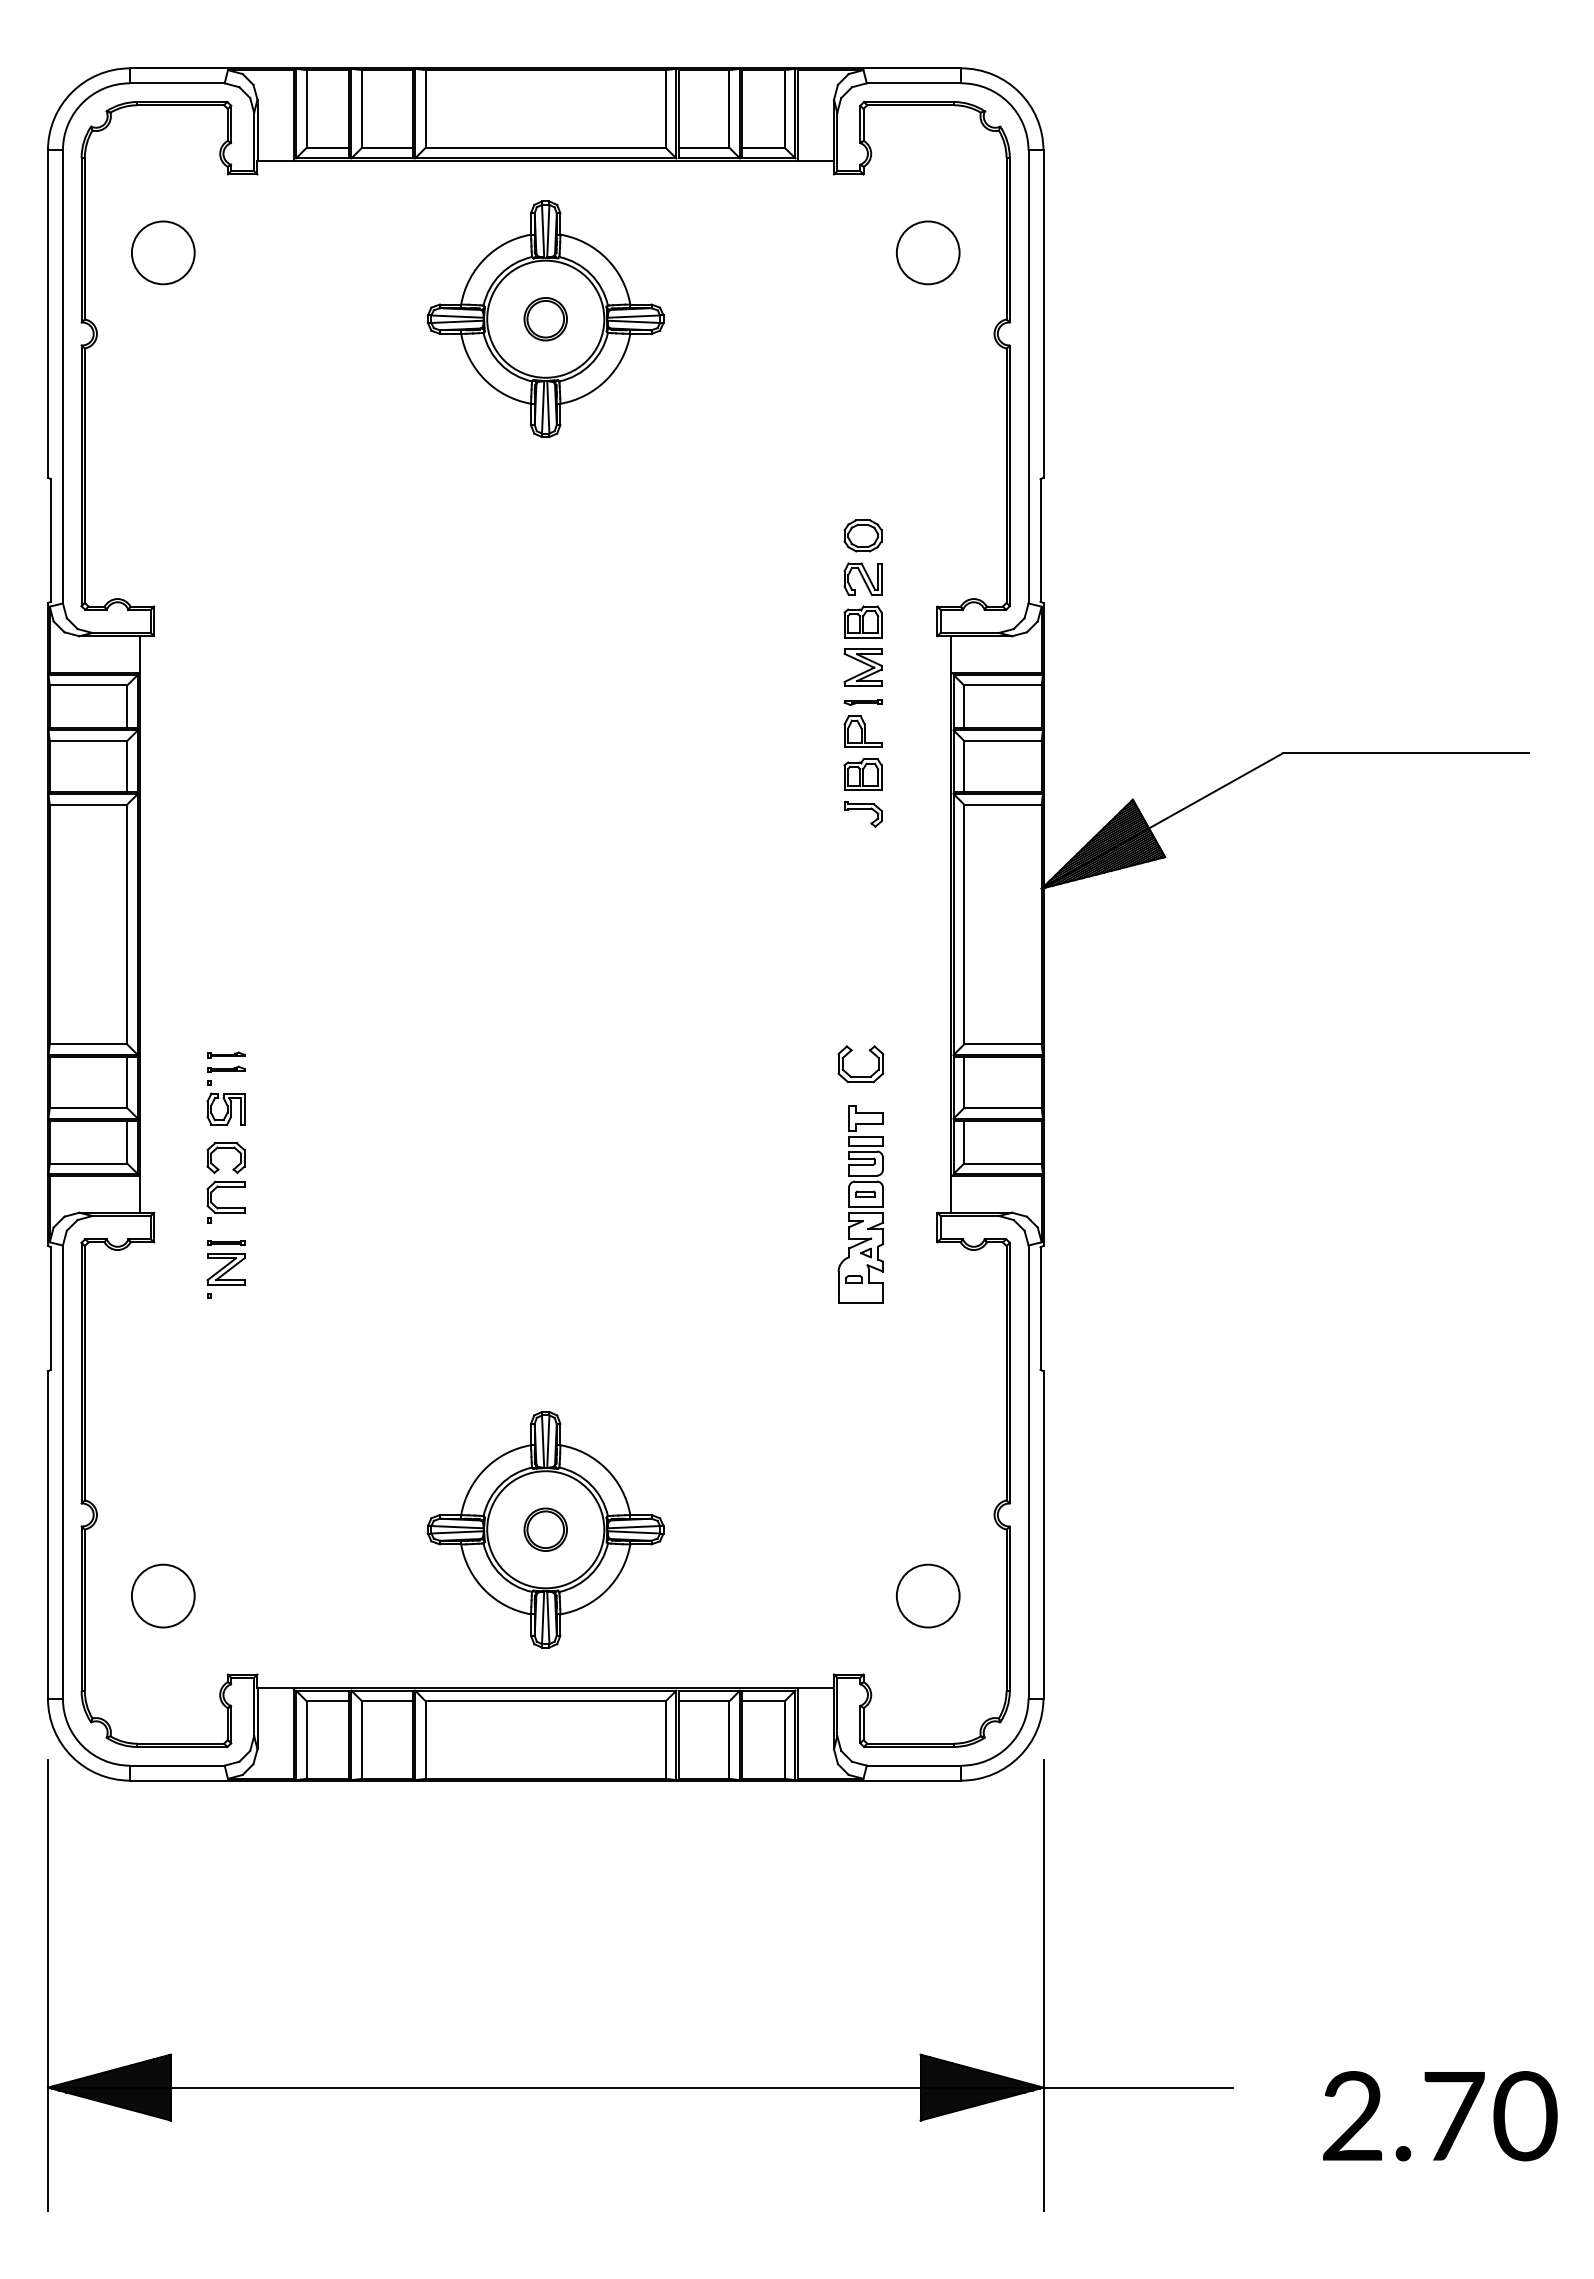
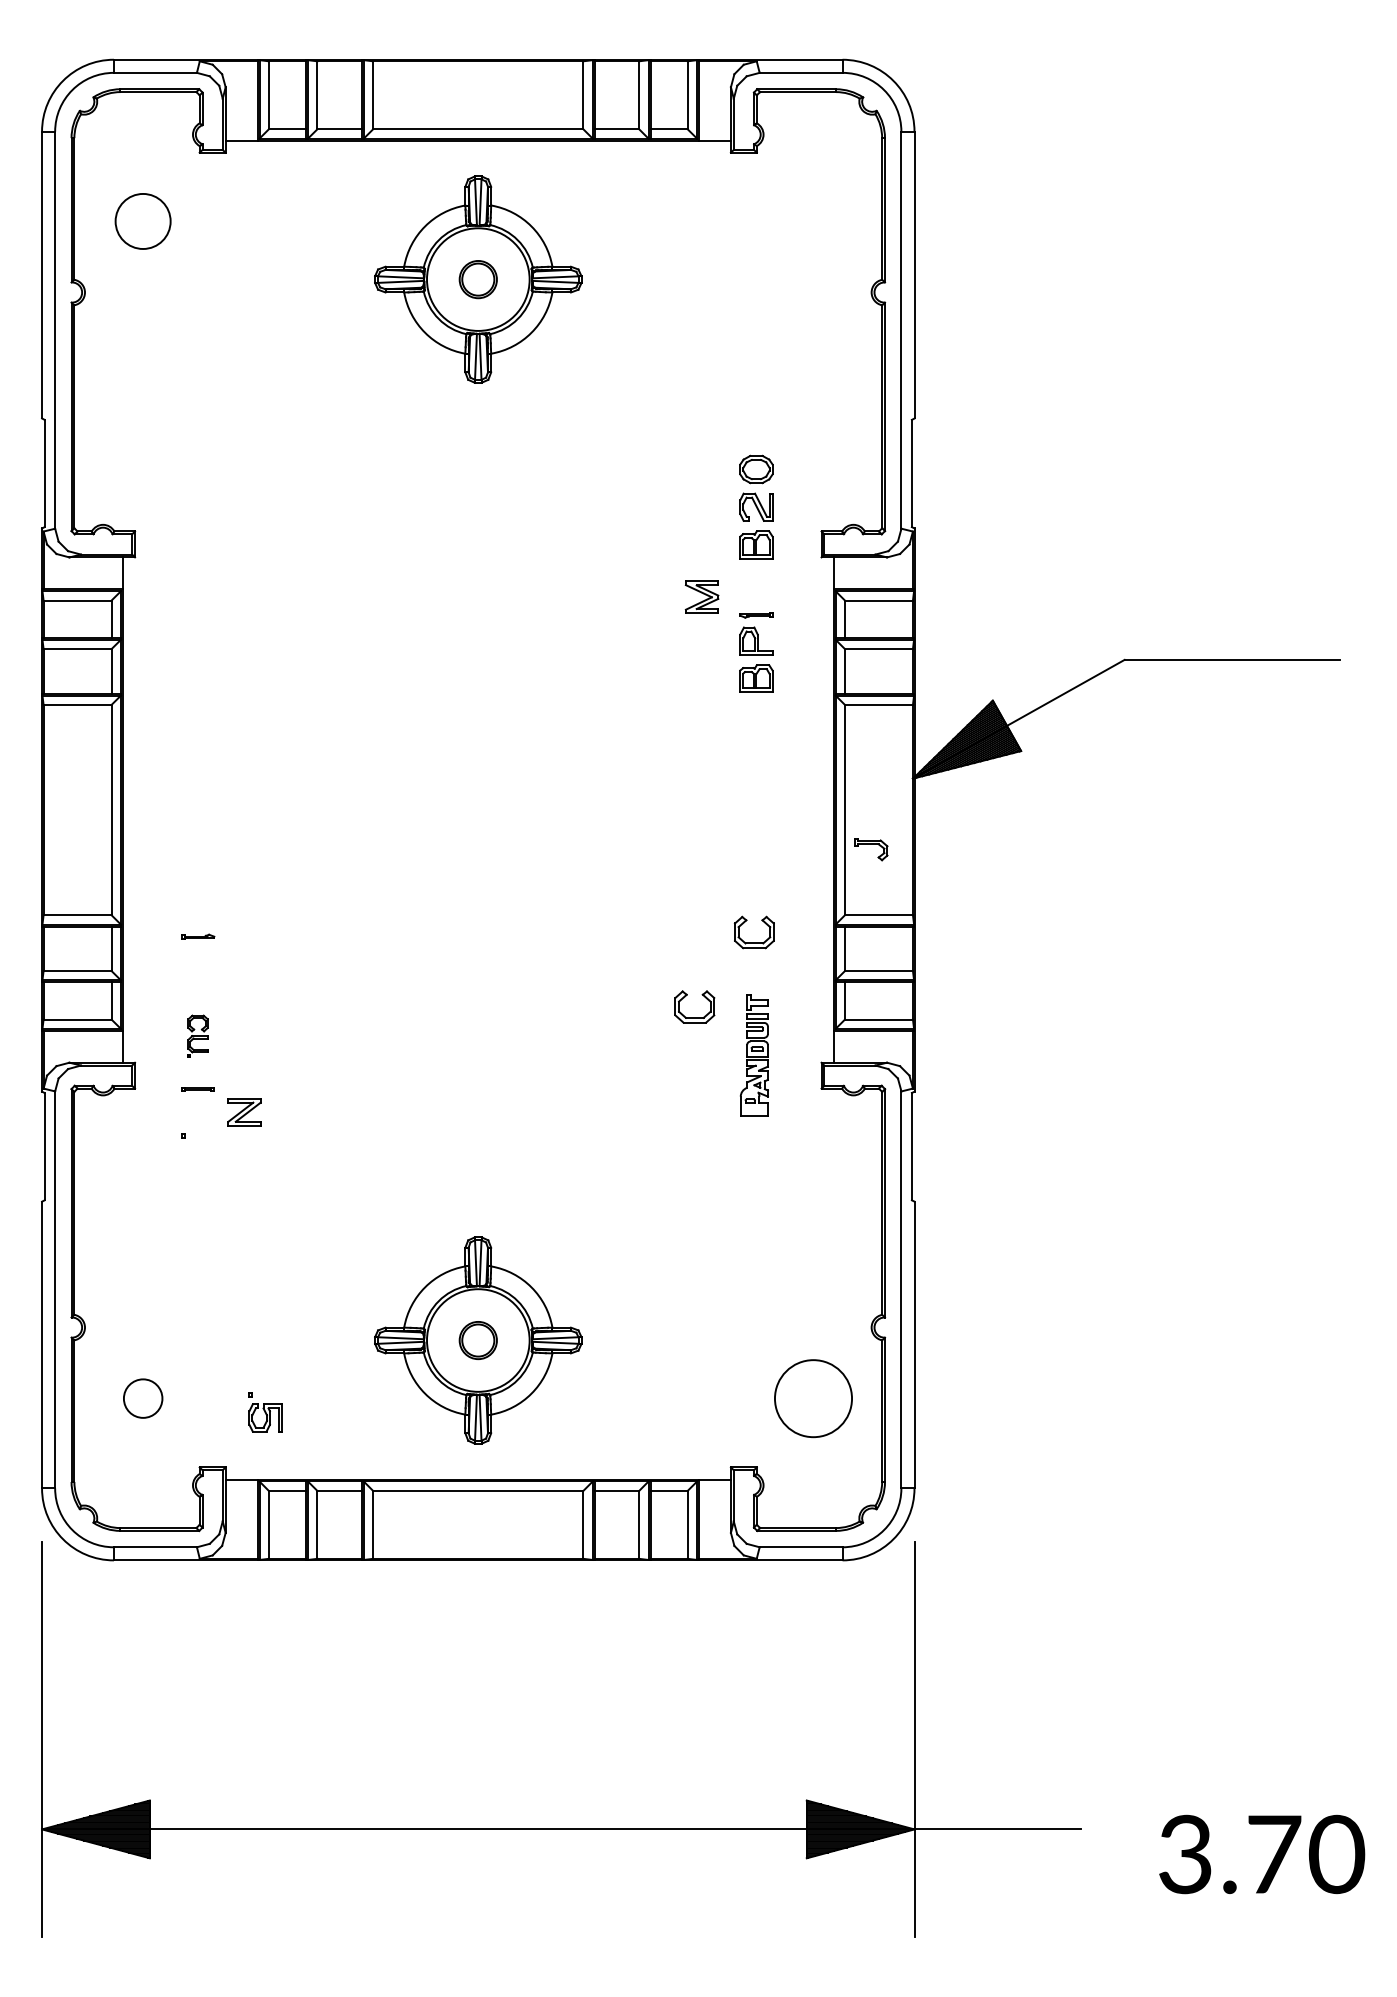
circle: (928, 252) -> (813, 221), removed
part: (862, 667) -> (701, 597), moved
part: (863, 814) -> (871, 849), moved
part: (226, 1054) -> (198, 924), removed
part: (225, 1102) -> (265, 1412), moved
part: (792, 1161) -> (694, 1017), added
part: (225, 1182) -> (197, 1036), size x0.6
part: (860, 1204) -> (754, 1055), size x0.7
part: (225, 1269) -> (244, 1112), moved
circle: (163, 1595) -> (143, 1398), size x0.7
circle: (927, 1595) -> (812, 1398), size x1.4
text: (1351, 2116) -> (1184, 1854), 2.70 -> 3.70

